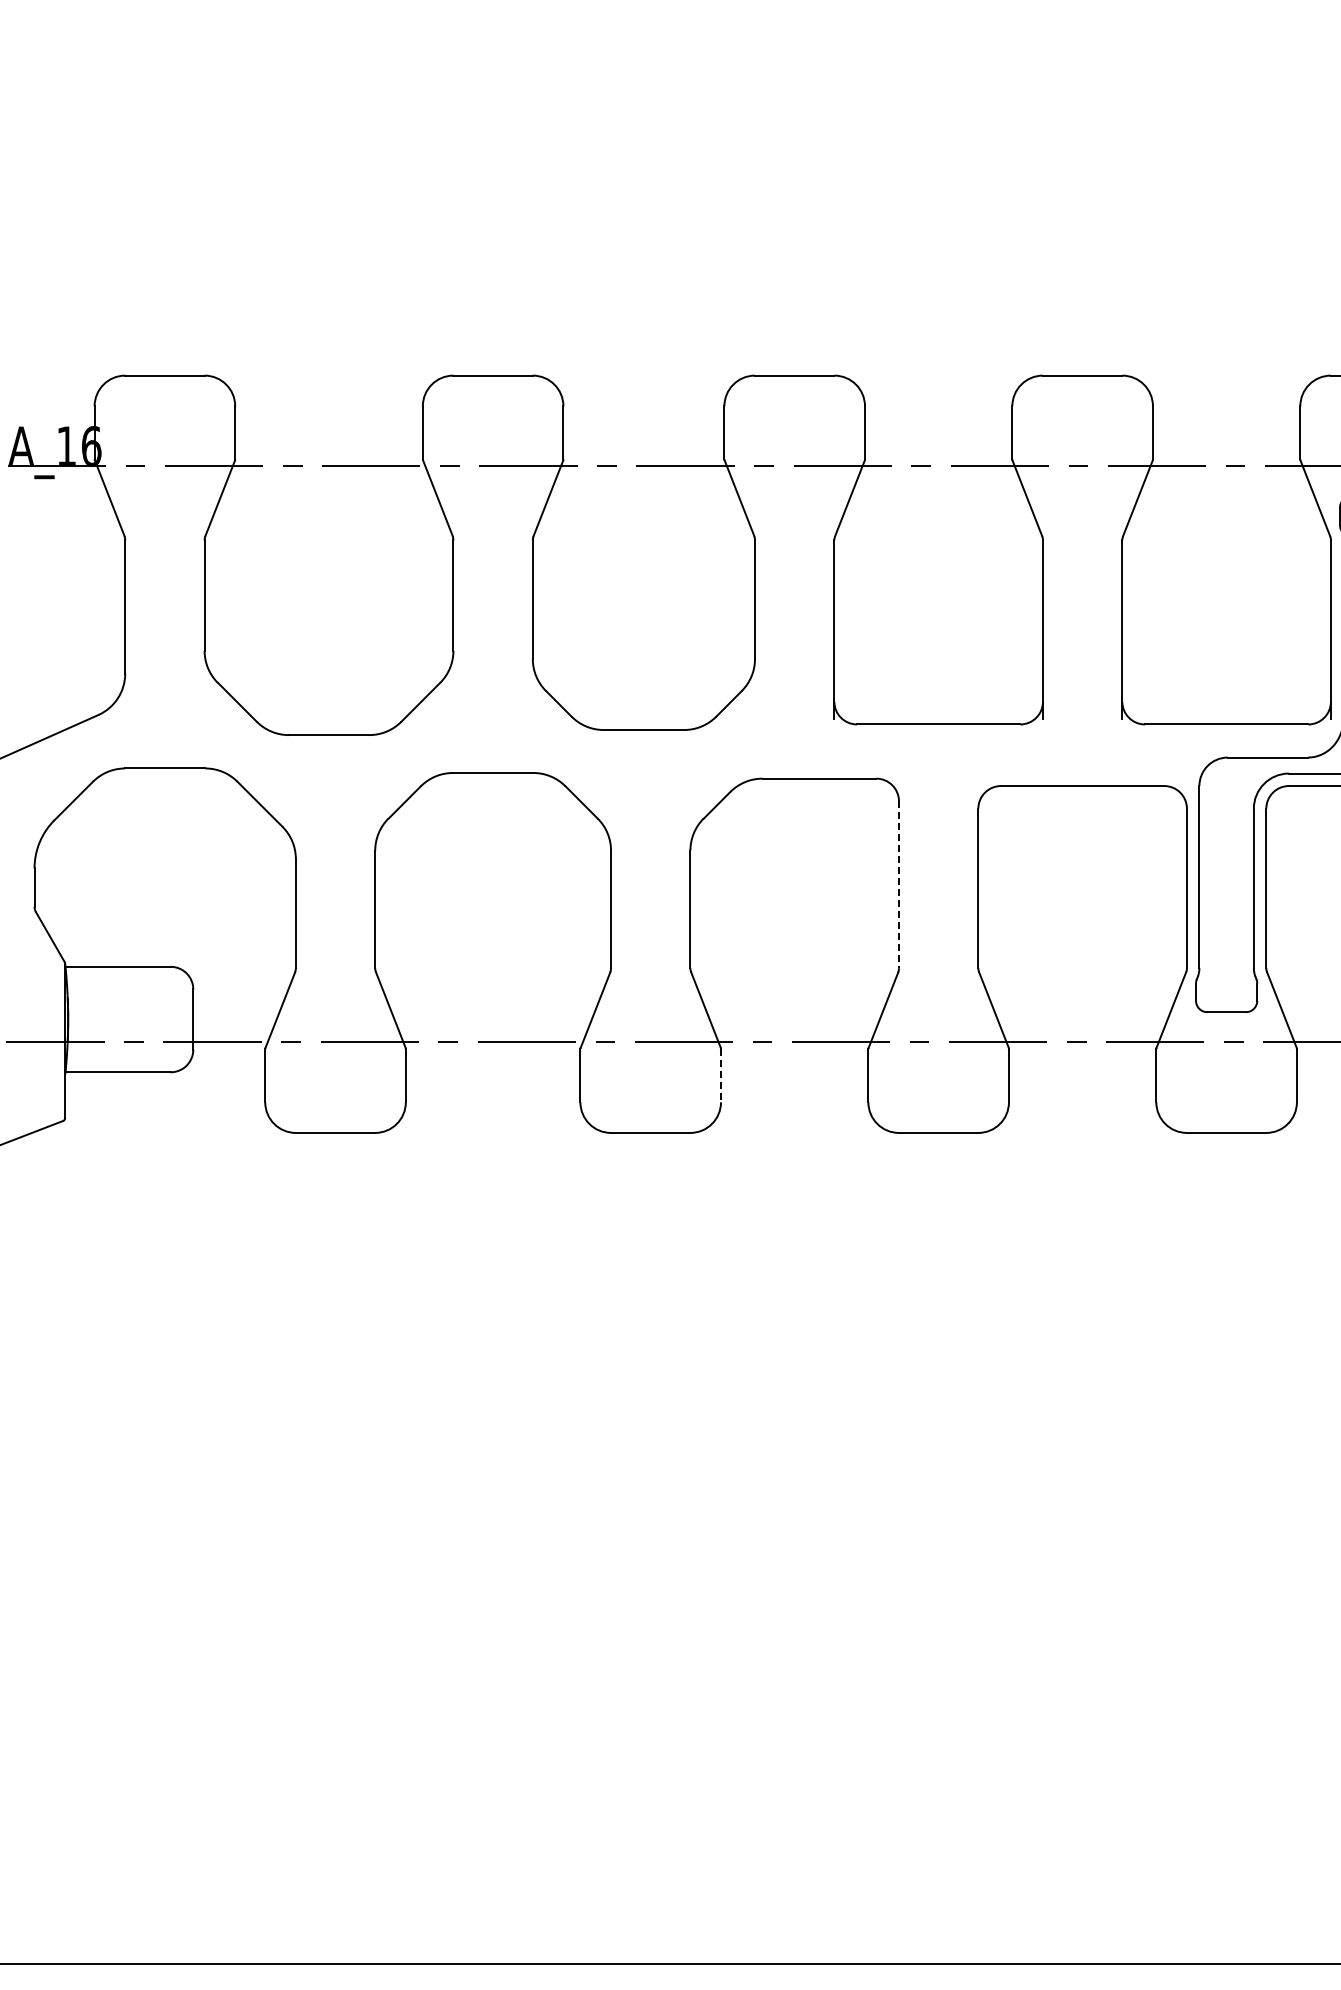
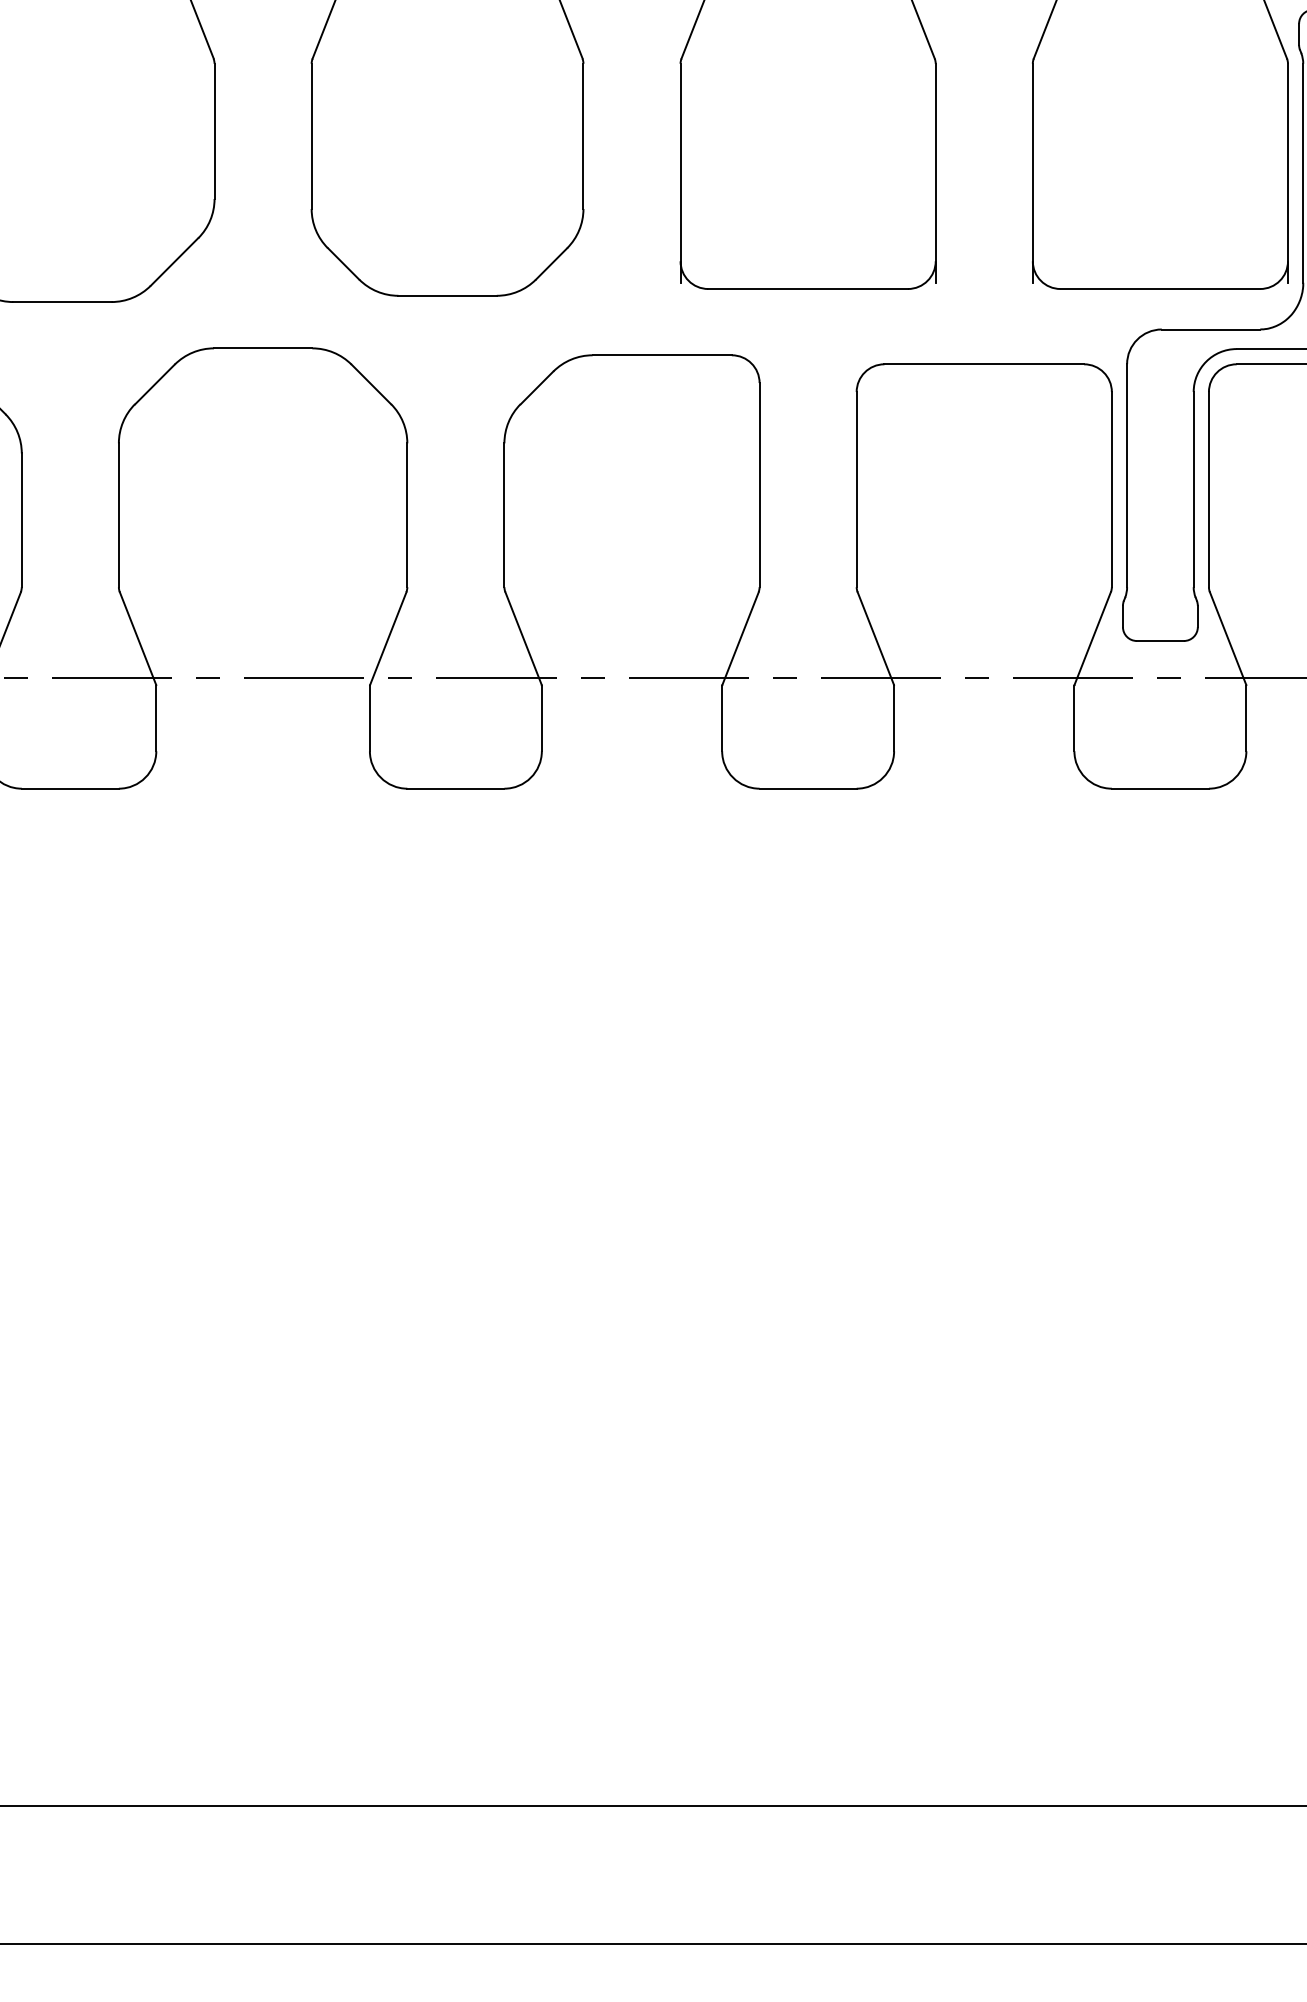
line: (898, 885) -> (758, 486), dashed -> solid
line: (721, 1075) -> (542, 718), dashed -> solid

